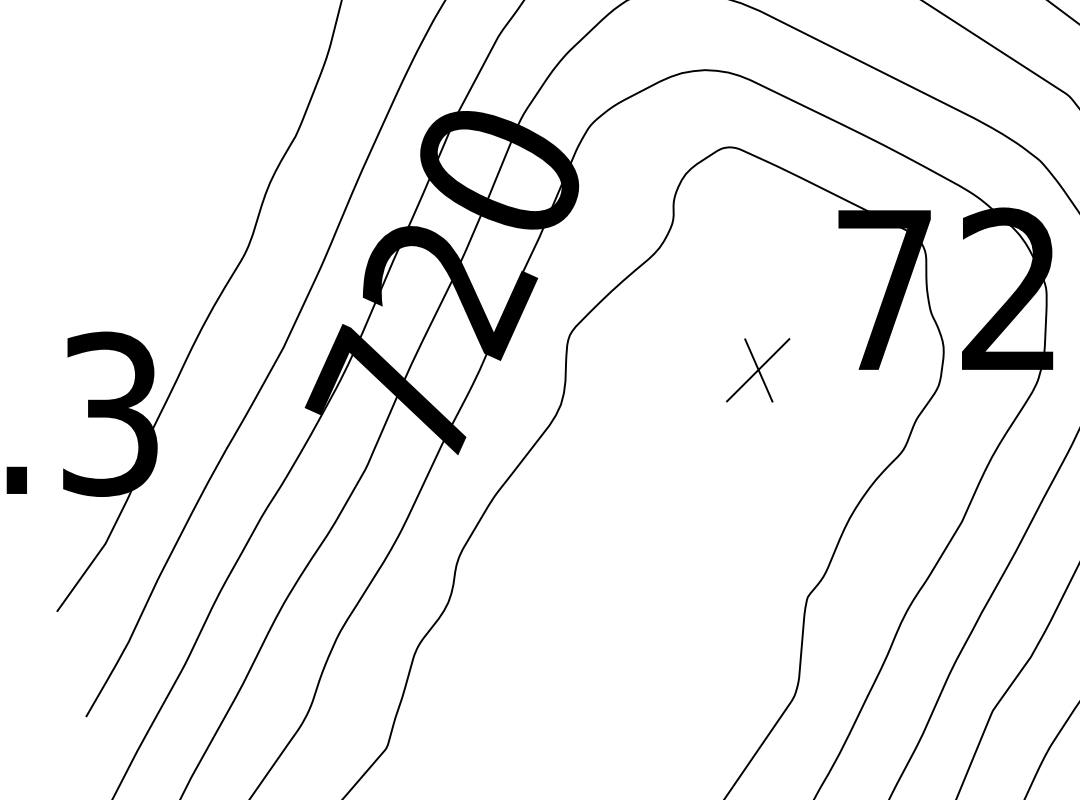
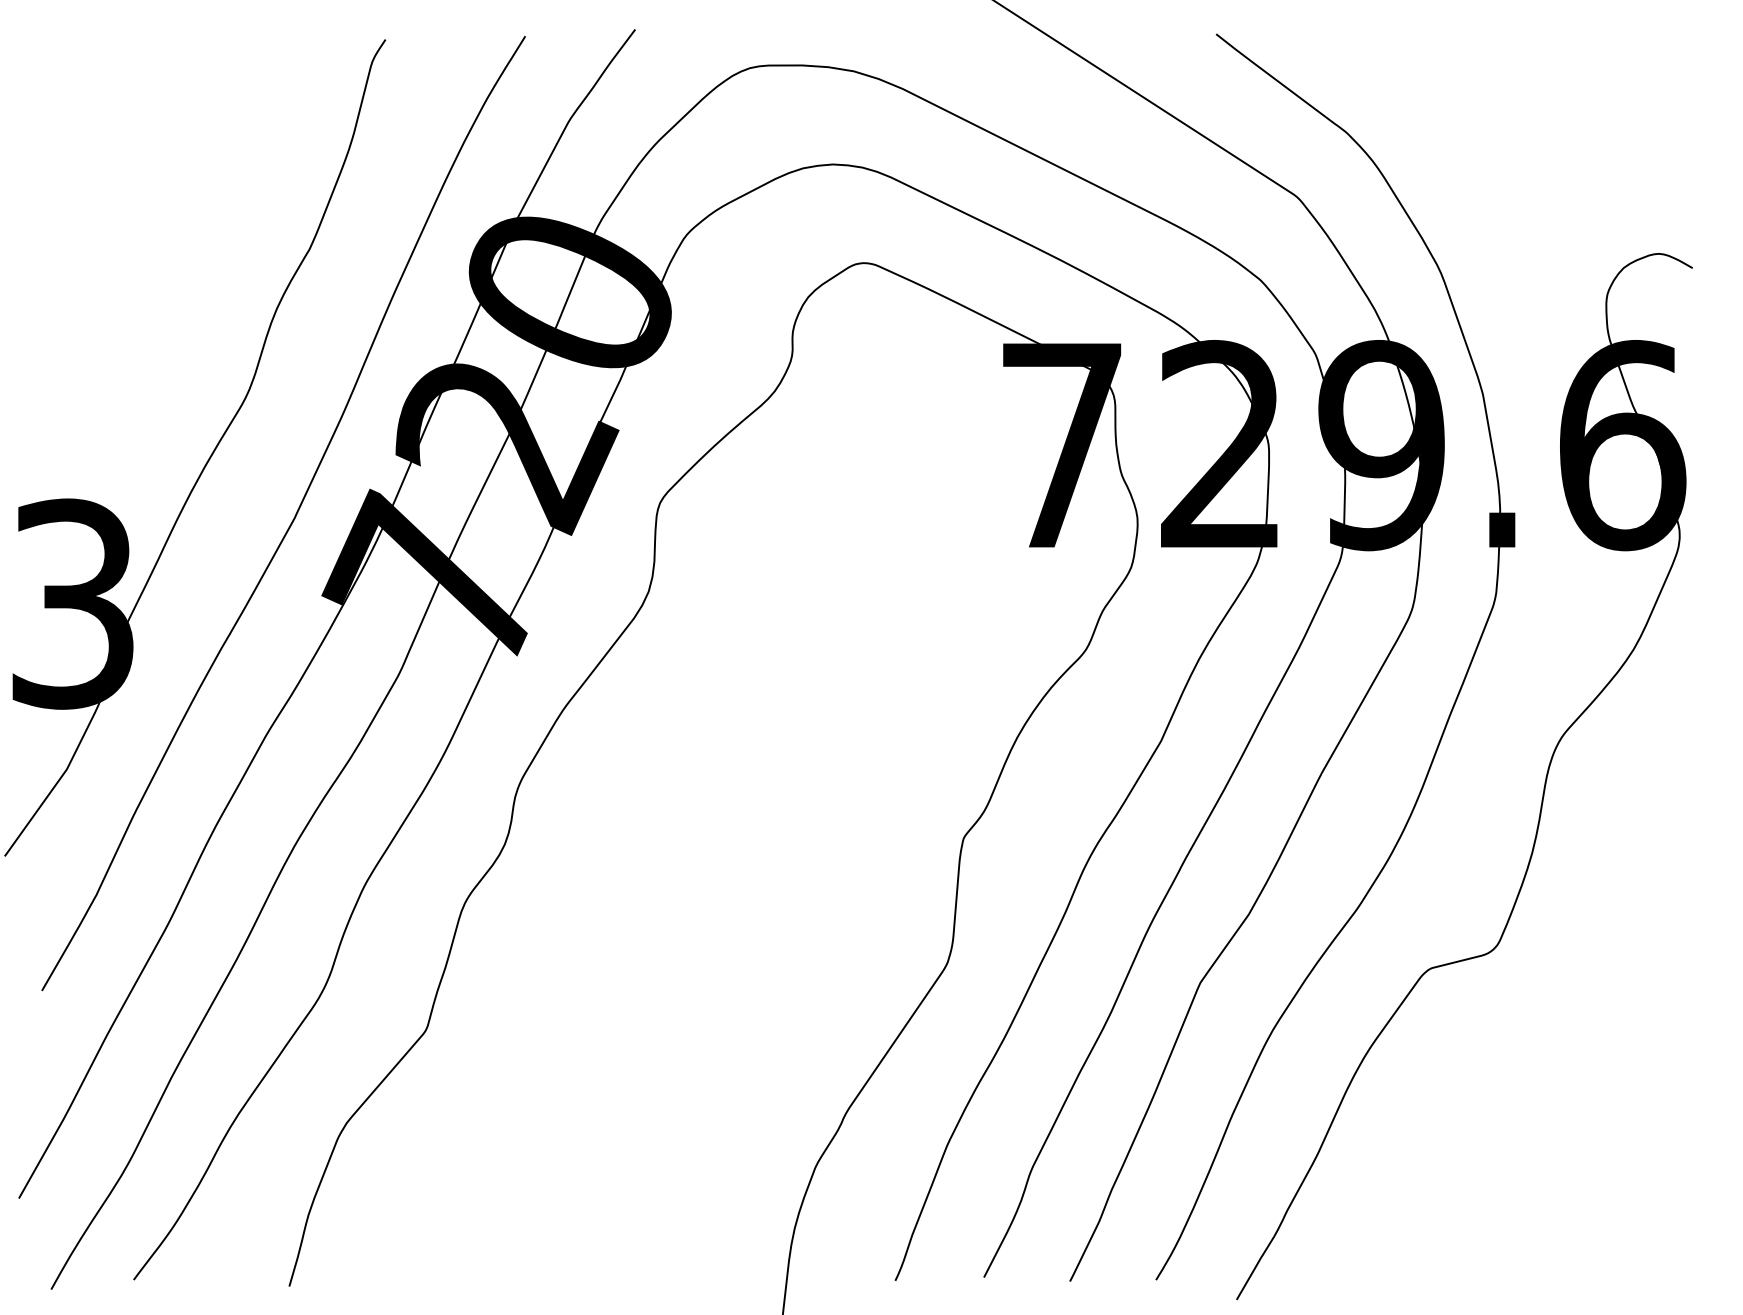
part: (758, 369) -> (900, 547), removed

